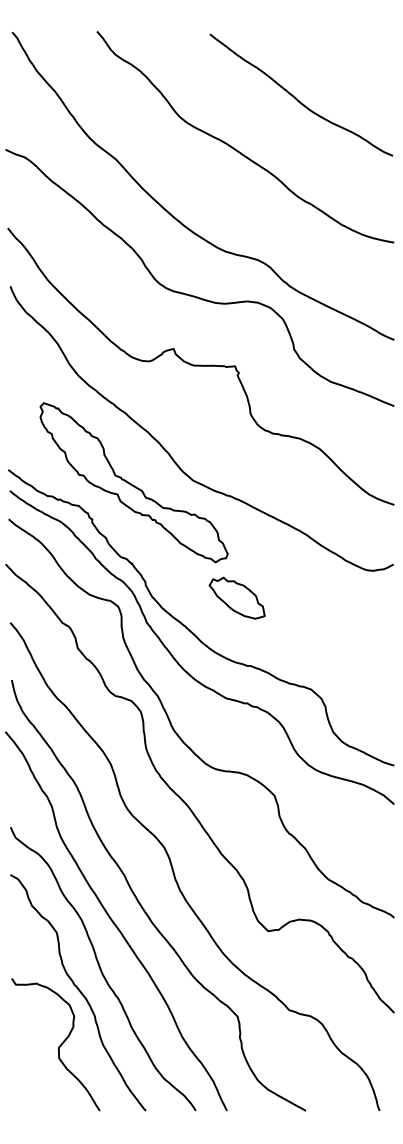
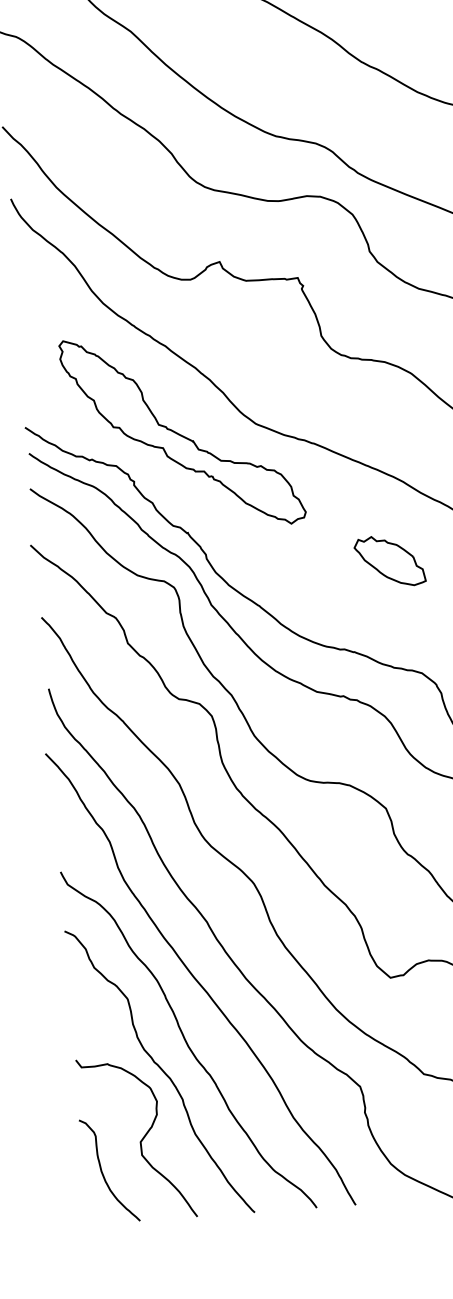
part: (236, 597) -> (389, 560), moved
curve: (27, 1070) -> (103, 1173), added

